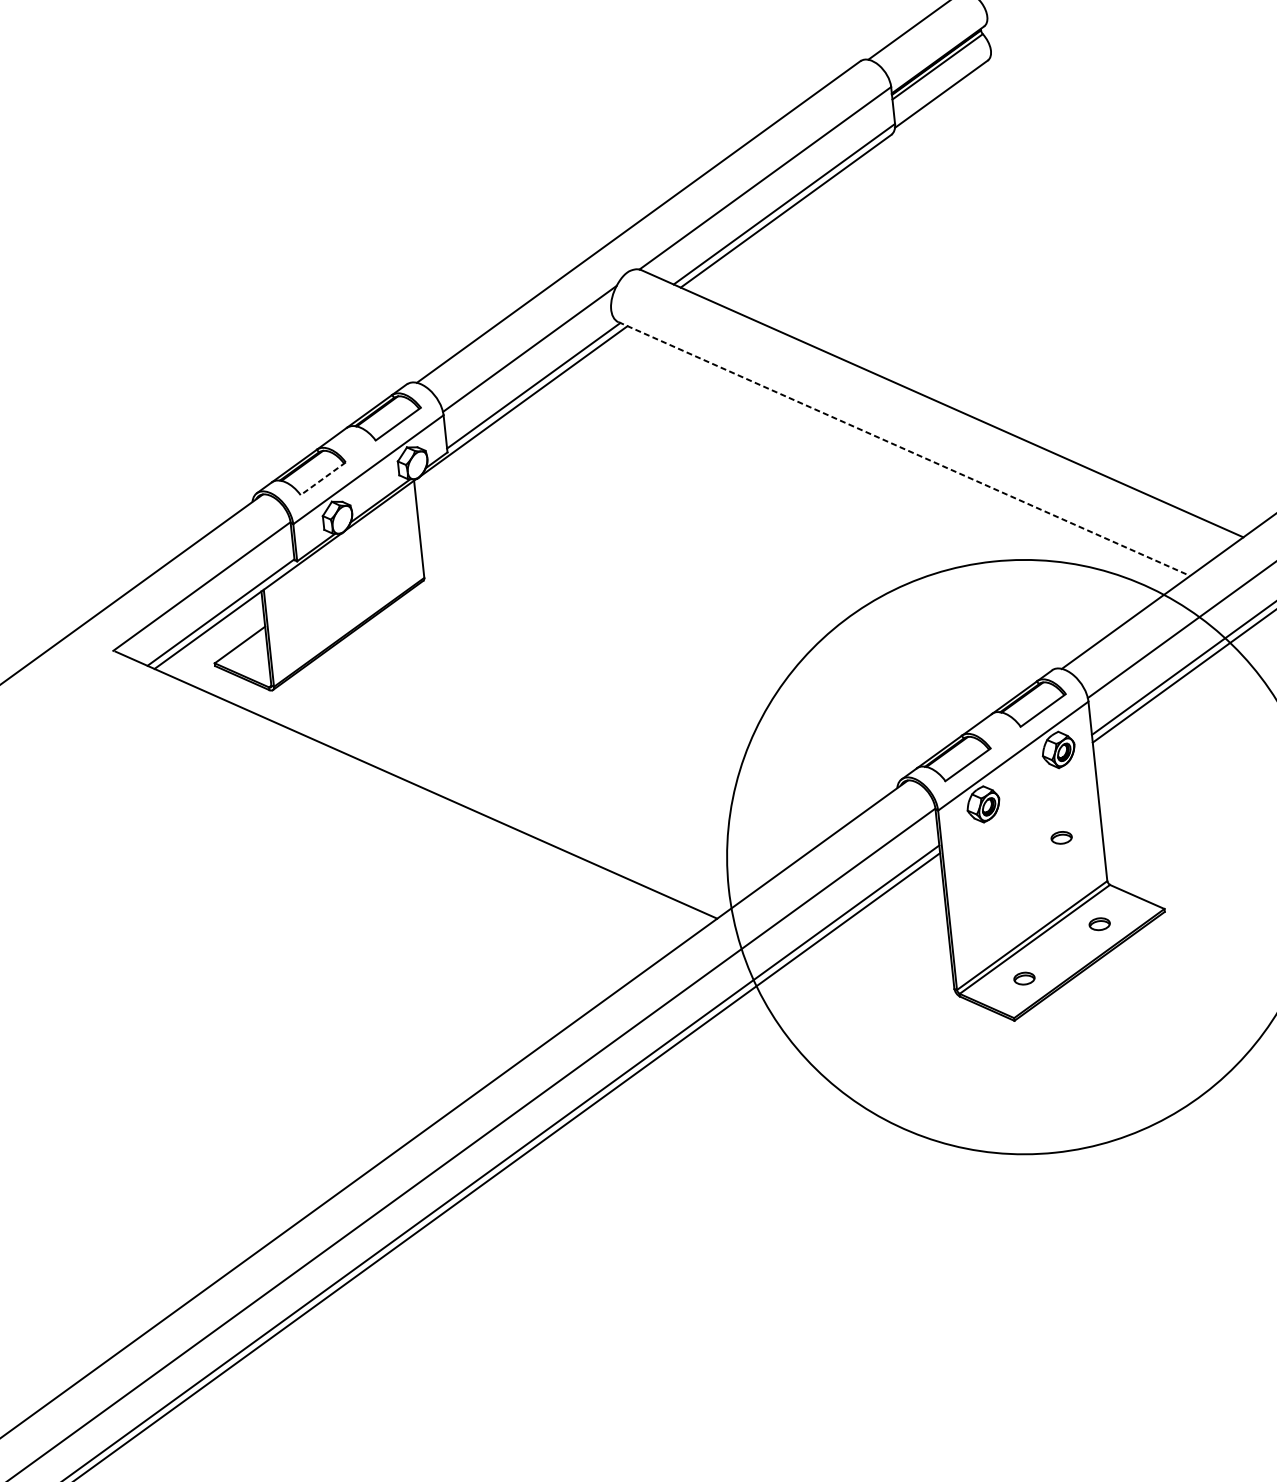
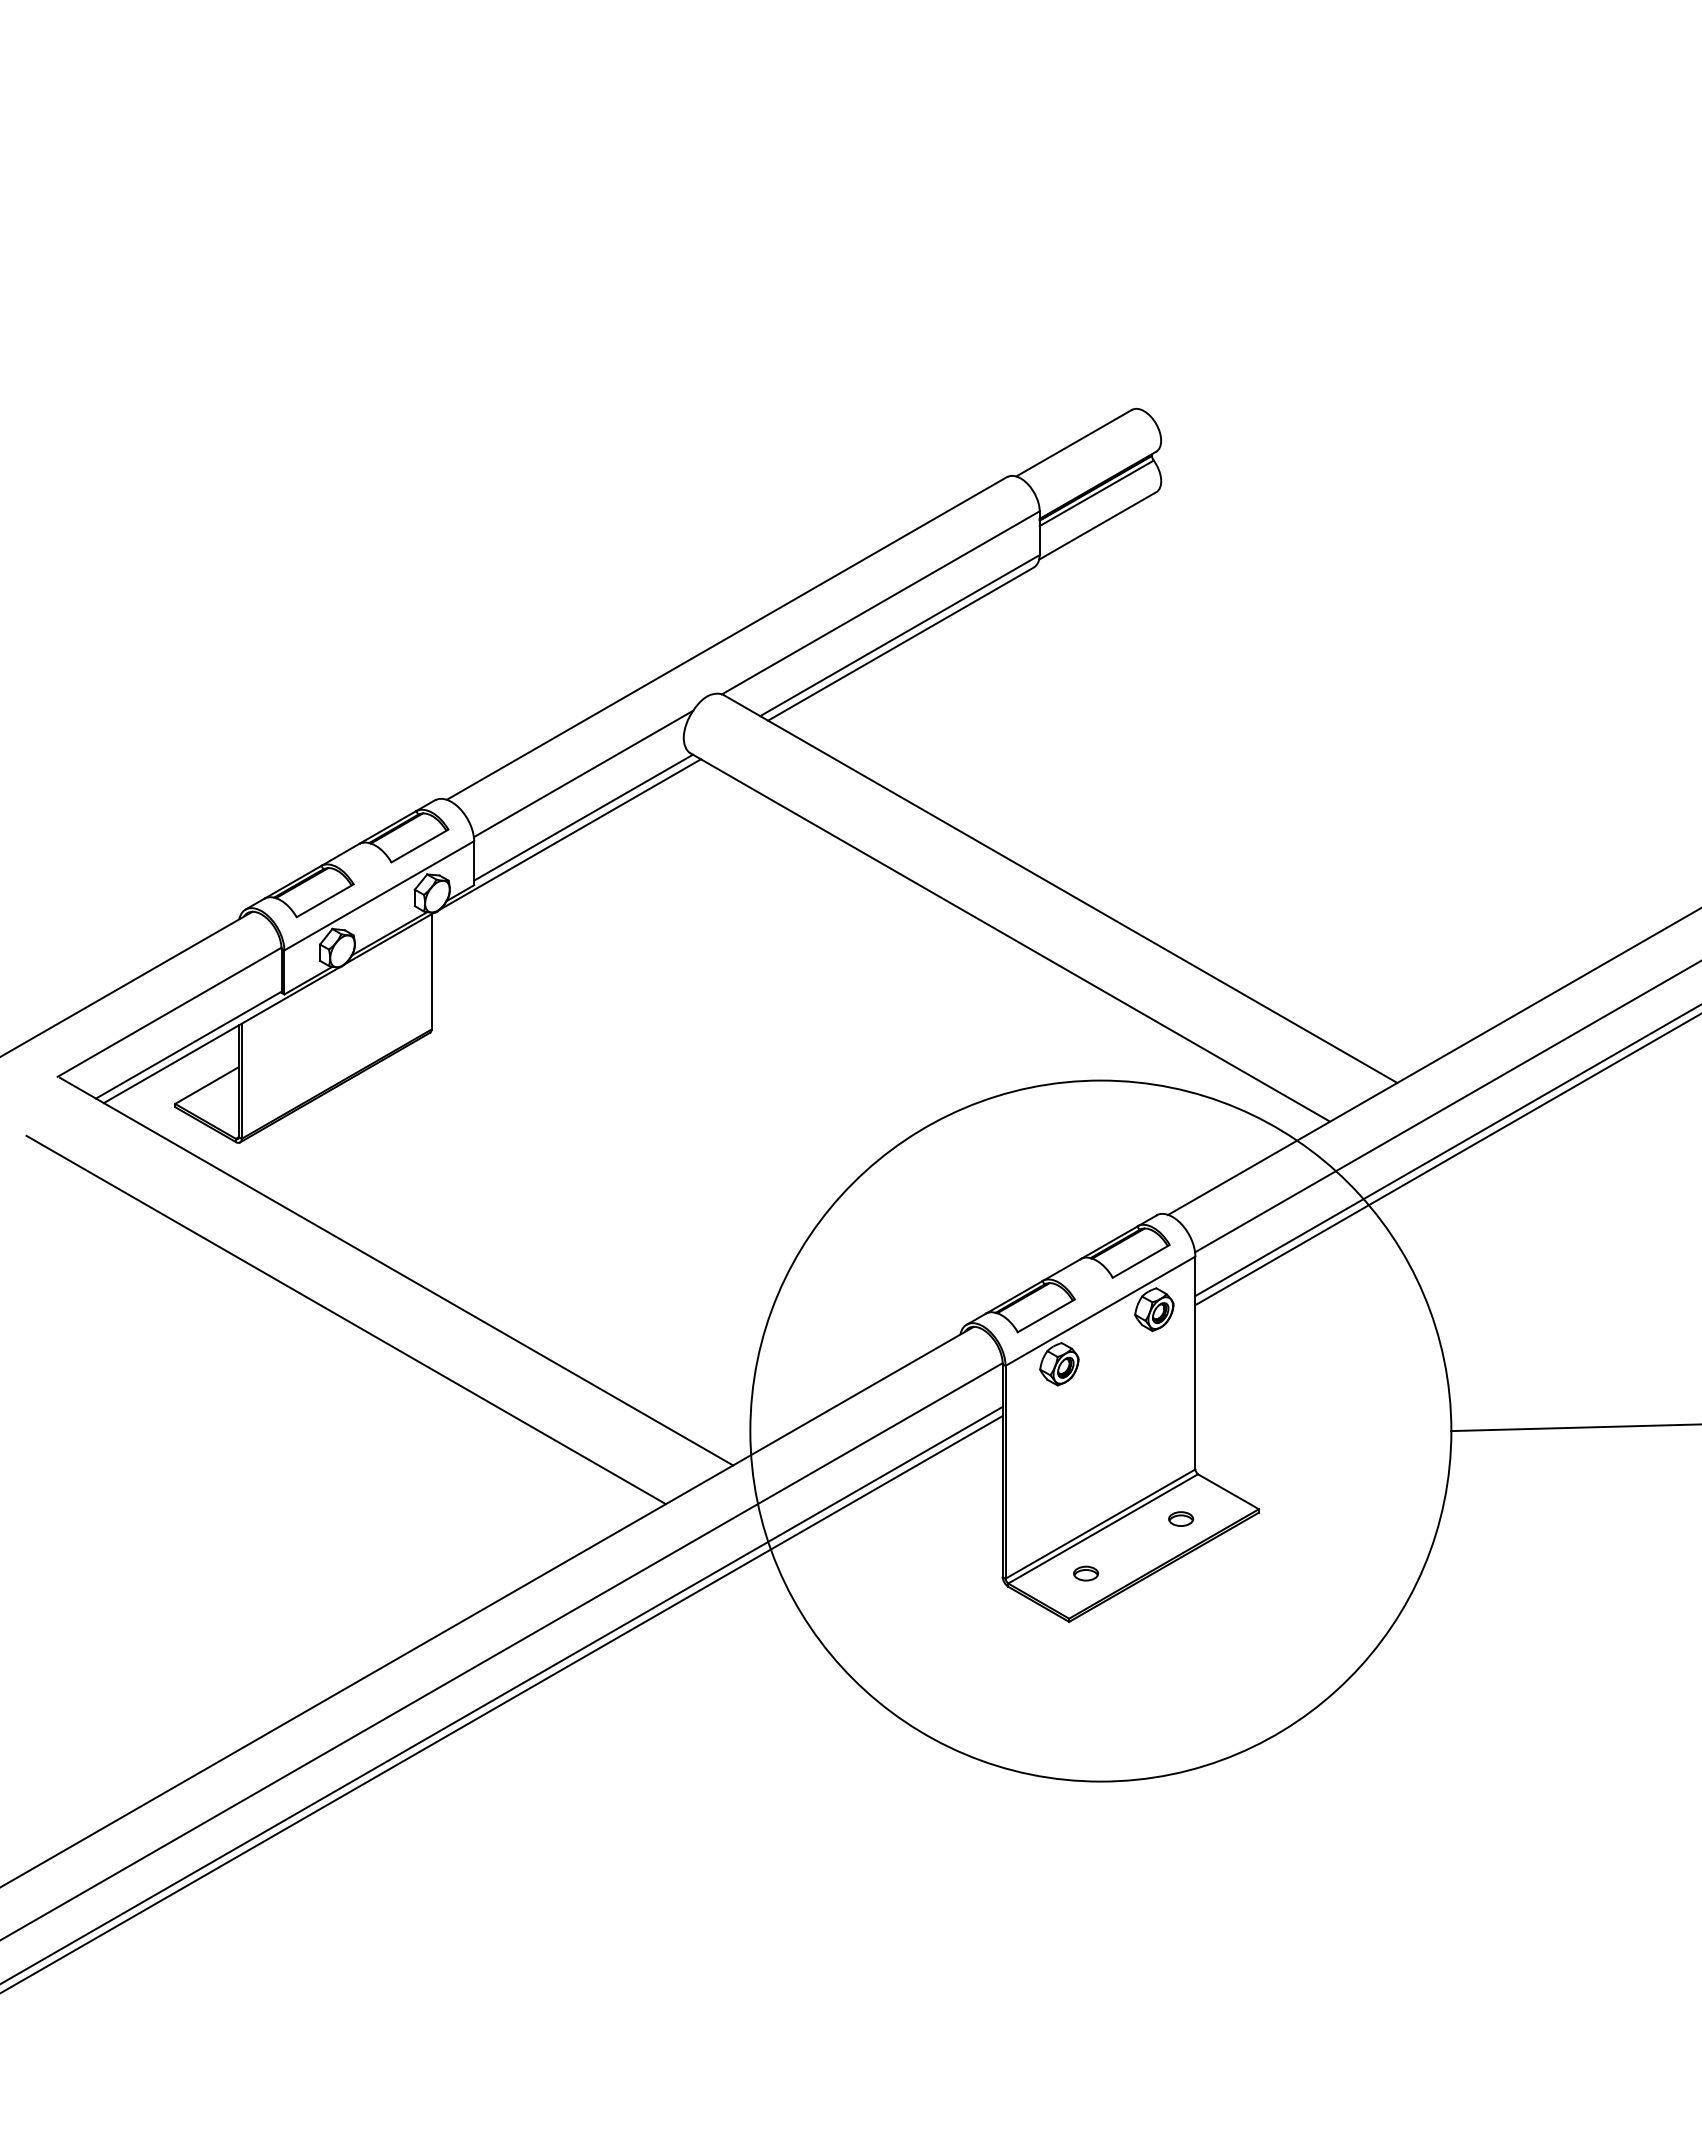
line: (904, 448) -> (1010, 937), dashed -> solid
line: (323, 478) -> (325, 900), dashed -> solid
line: (377, 829) -> (345, 1319), added
part: (1061, 837) -> (1147, 1412), removed

